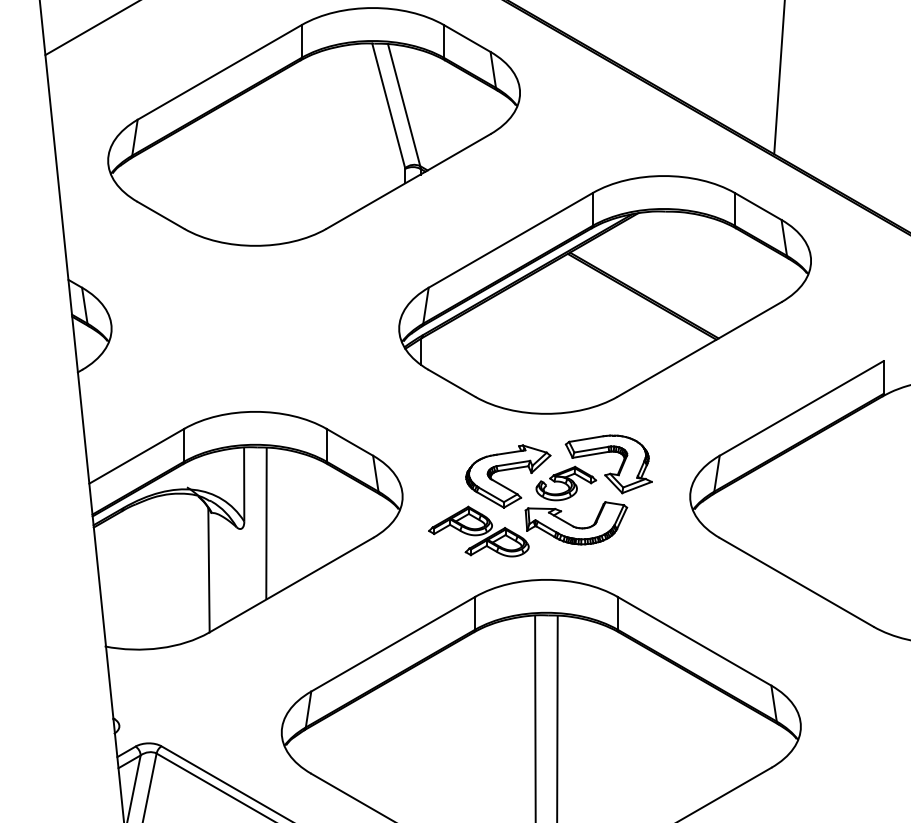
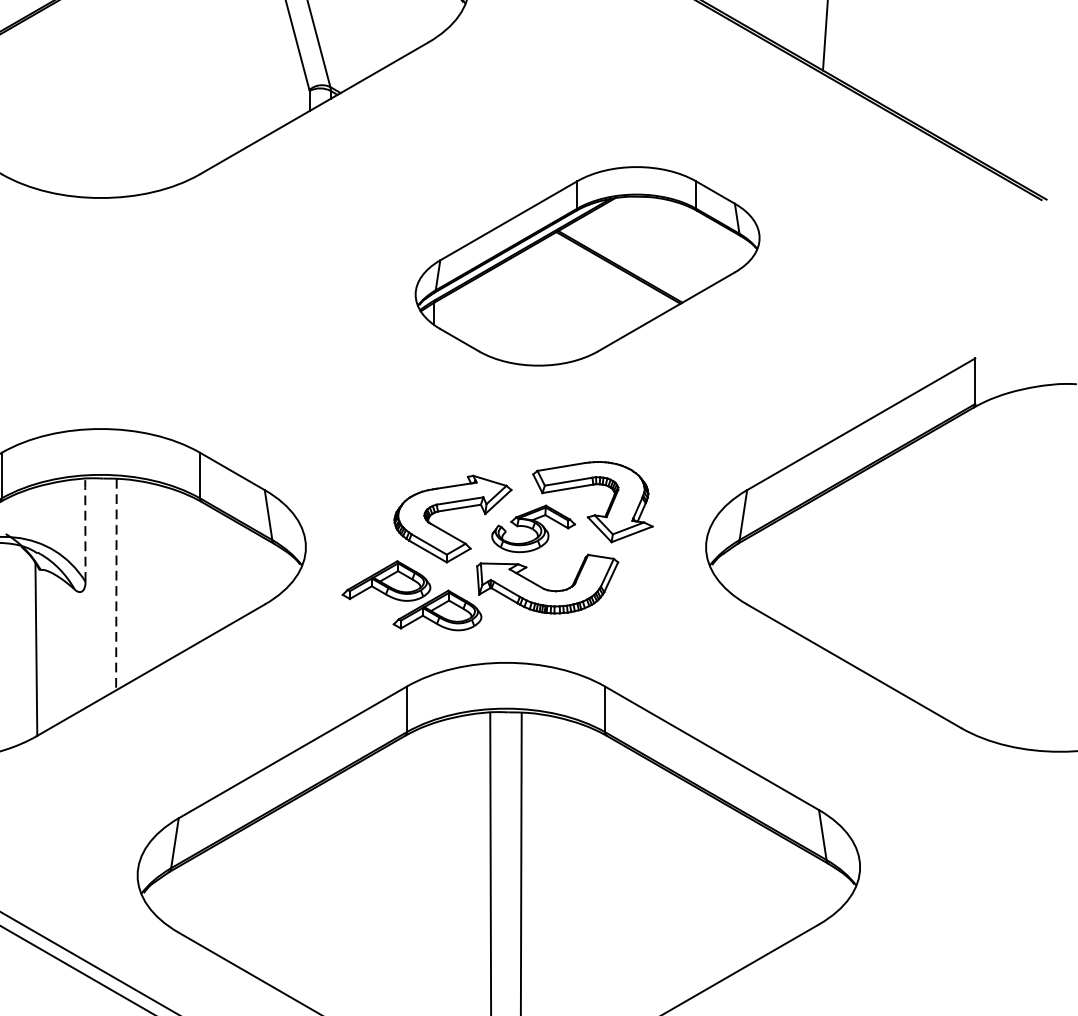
part: (604, 294) -> (586, 265), size x0.6
line: (244, 483) -> (85, 528), solid -> dashed
line: (266, 523) -> (116, 584), solid -> dashed

